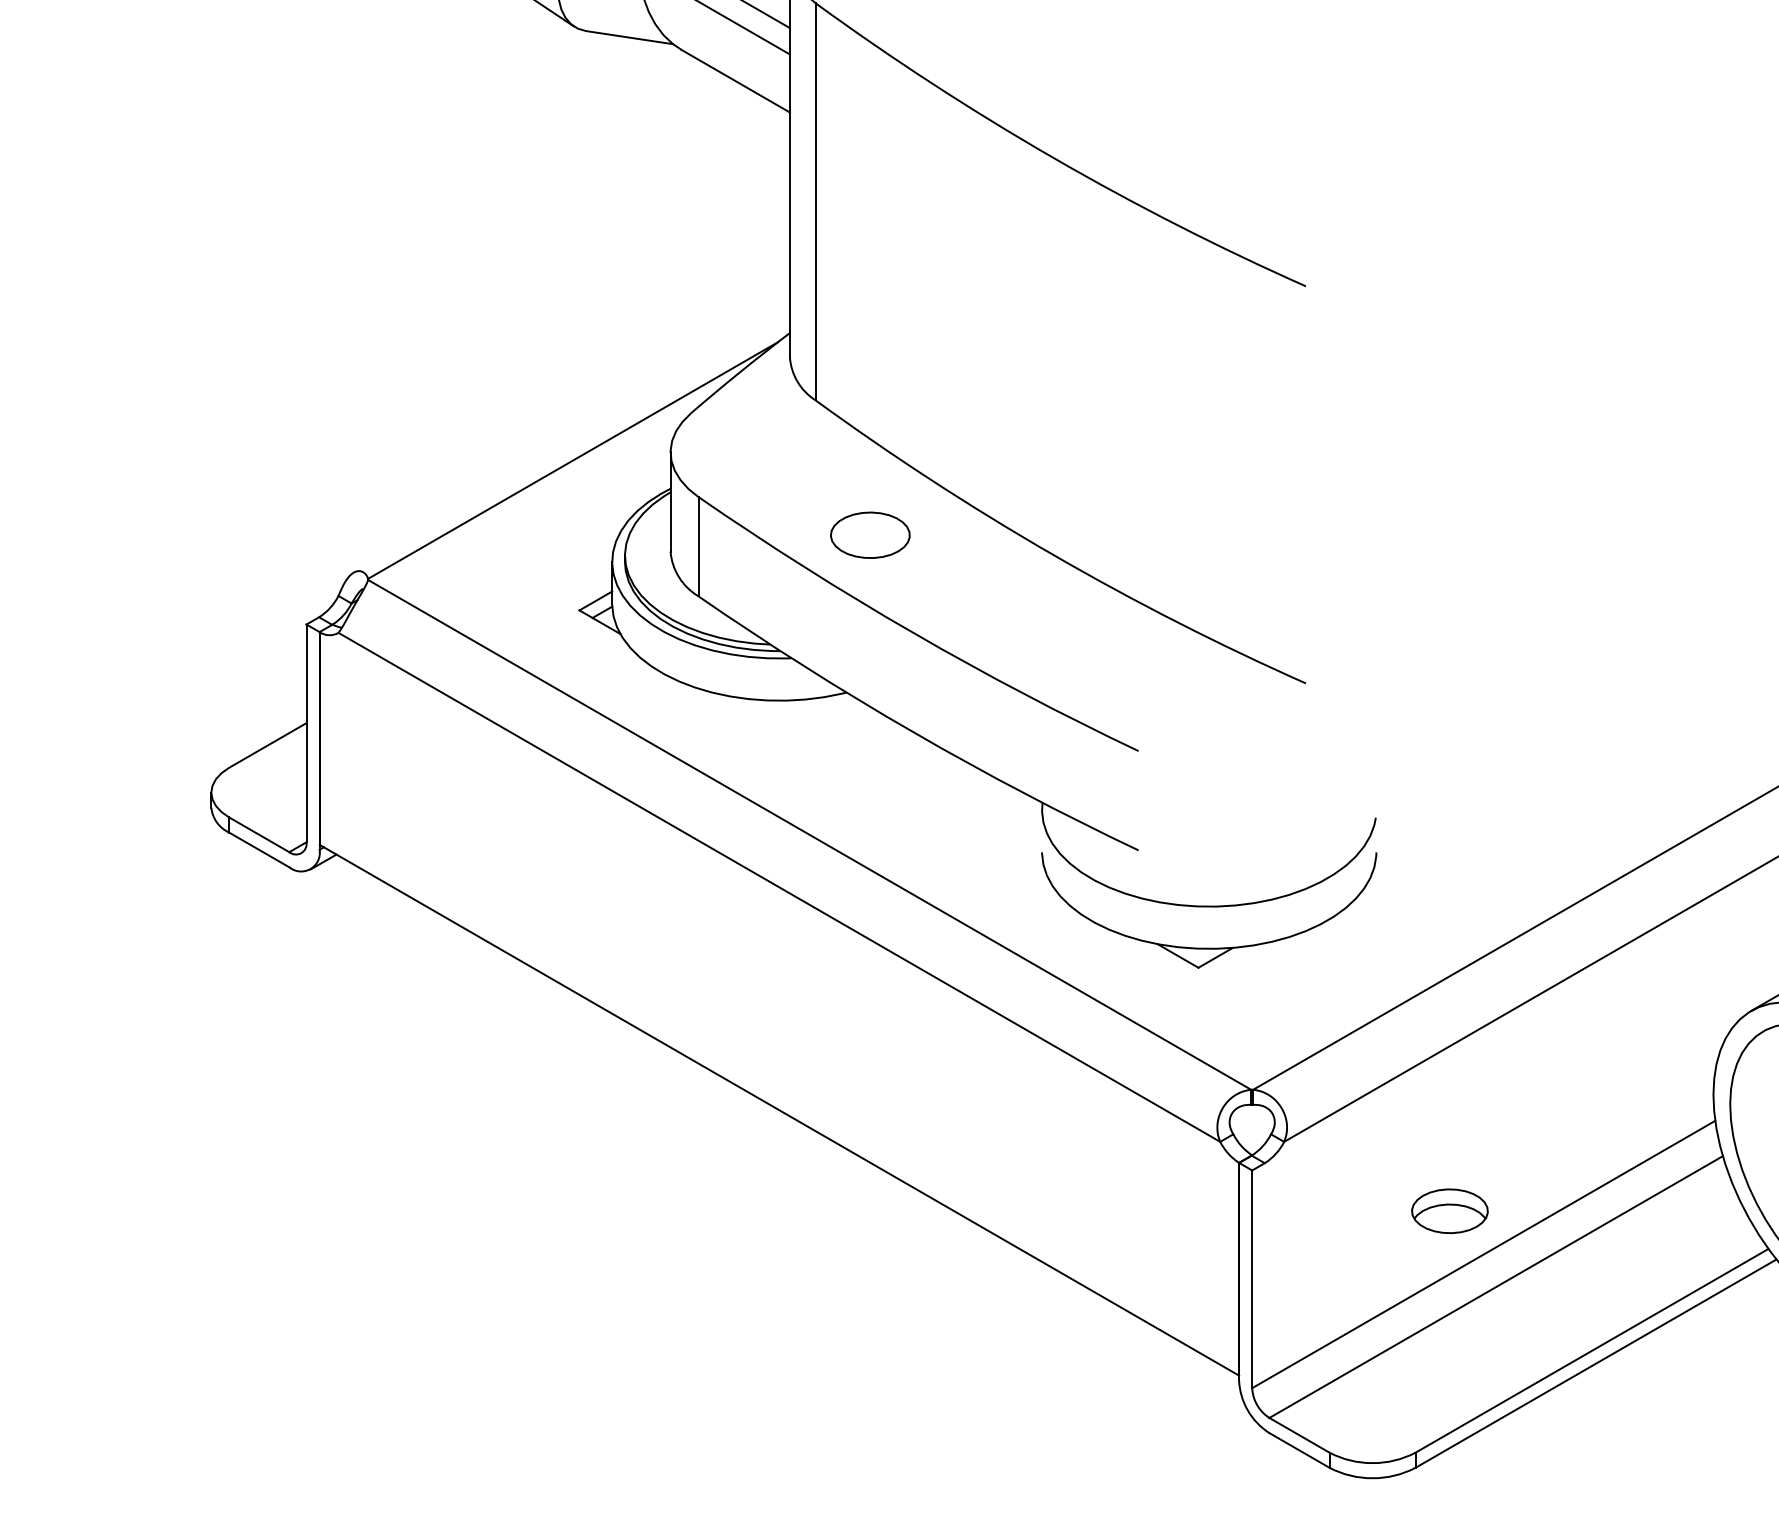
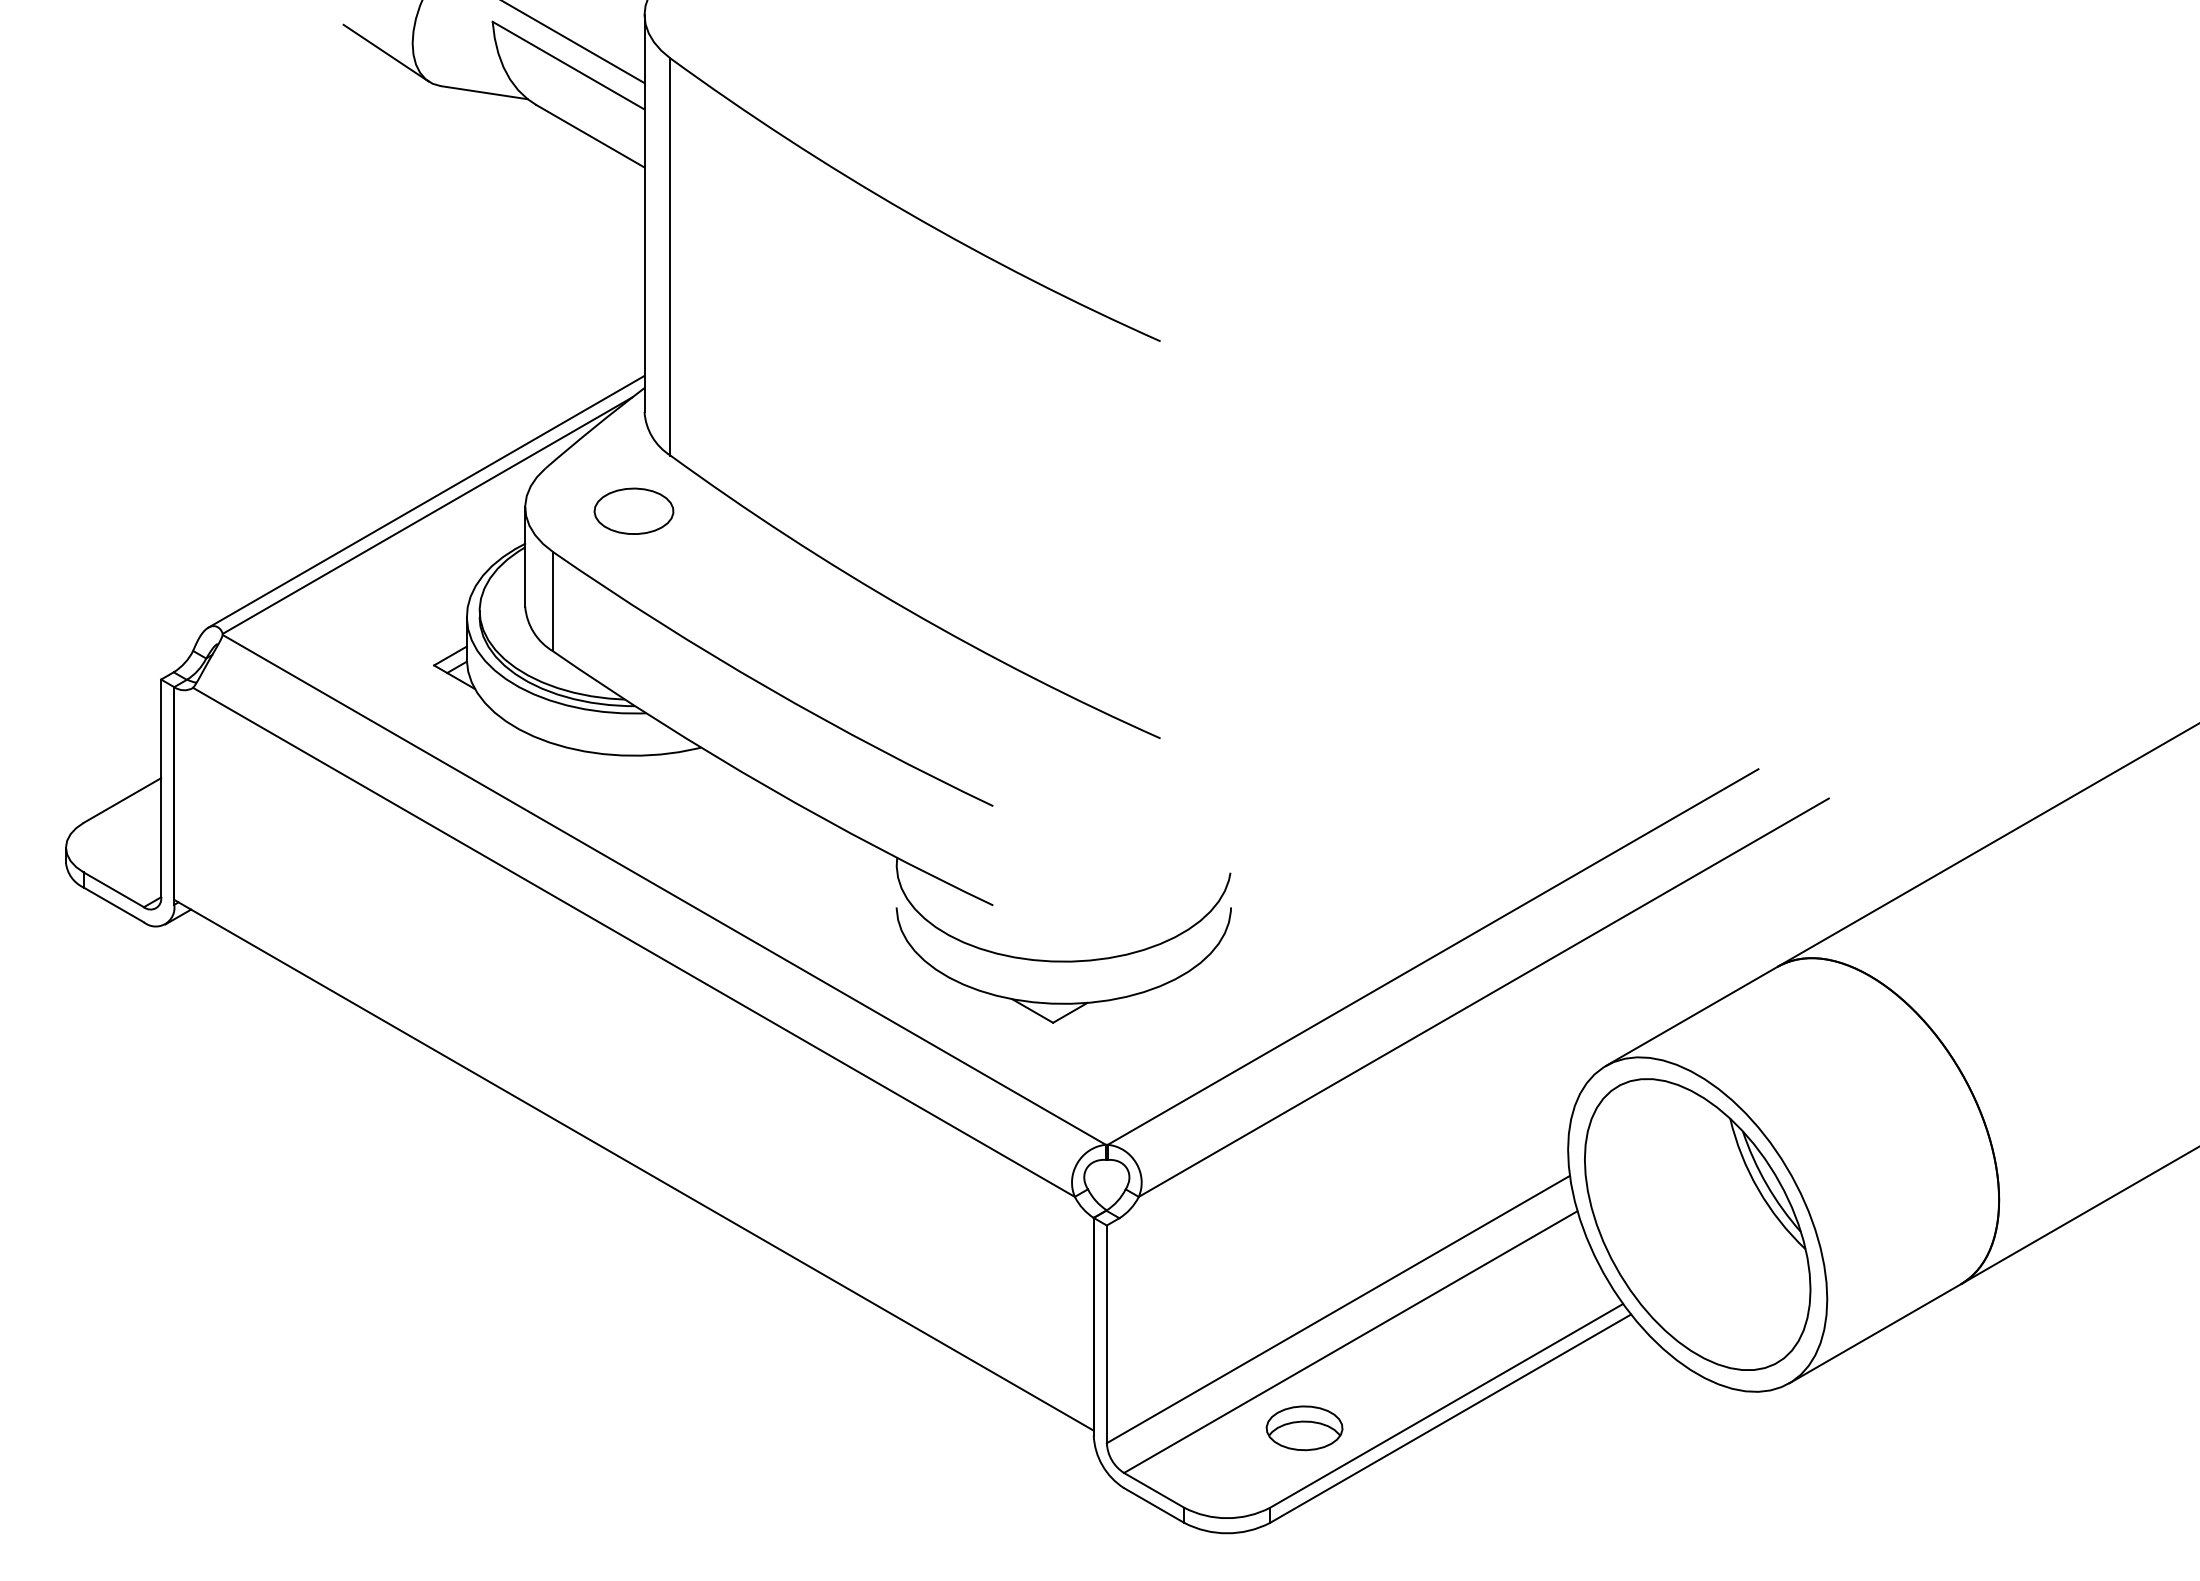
line: (571, 446) -> (426, 501), added
part: (869, 534) -> (633, 510), moved
part: (1449, 1211) -> (1304, 1428), moved

